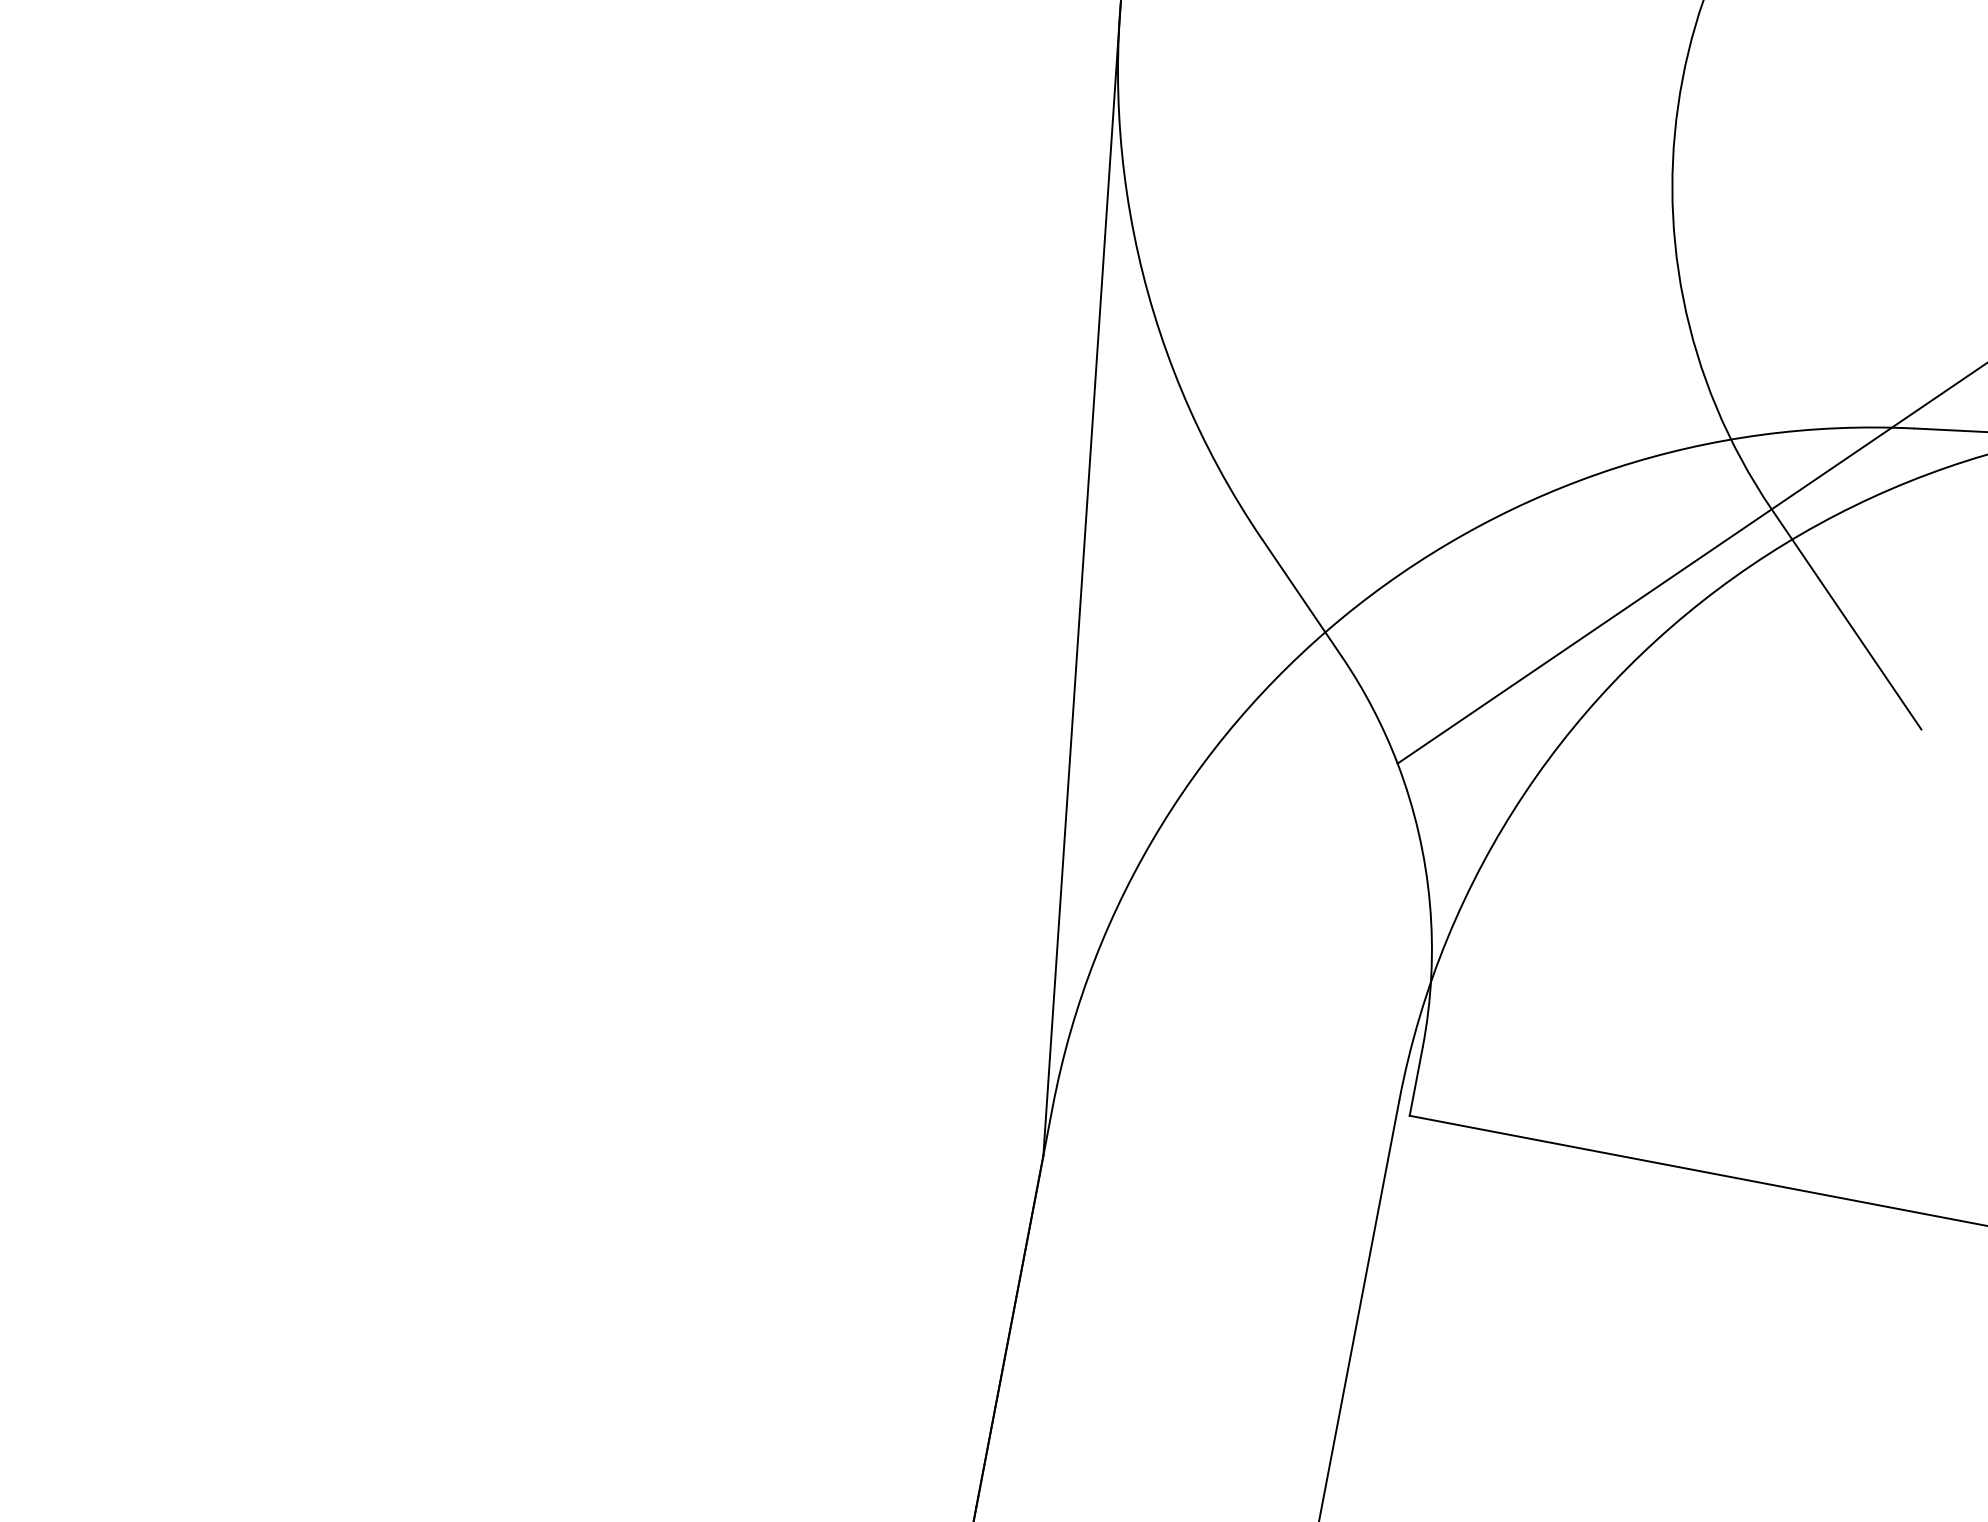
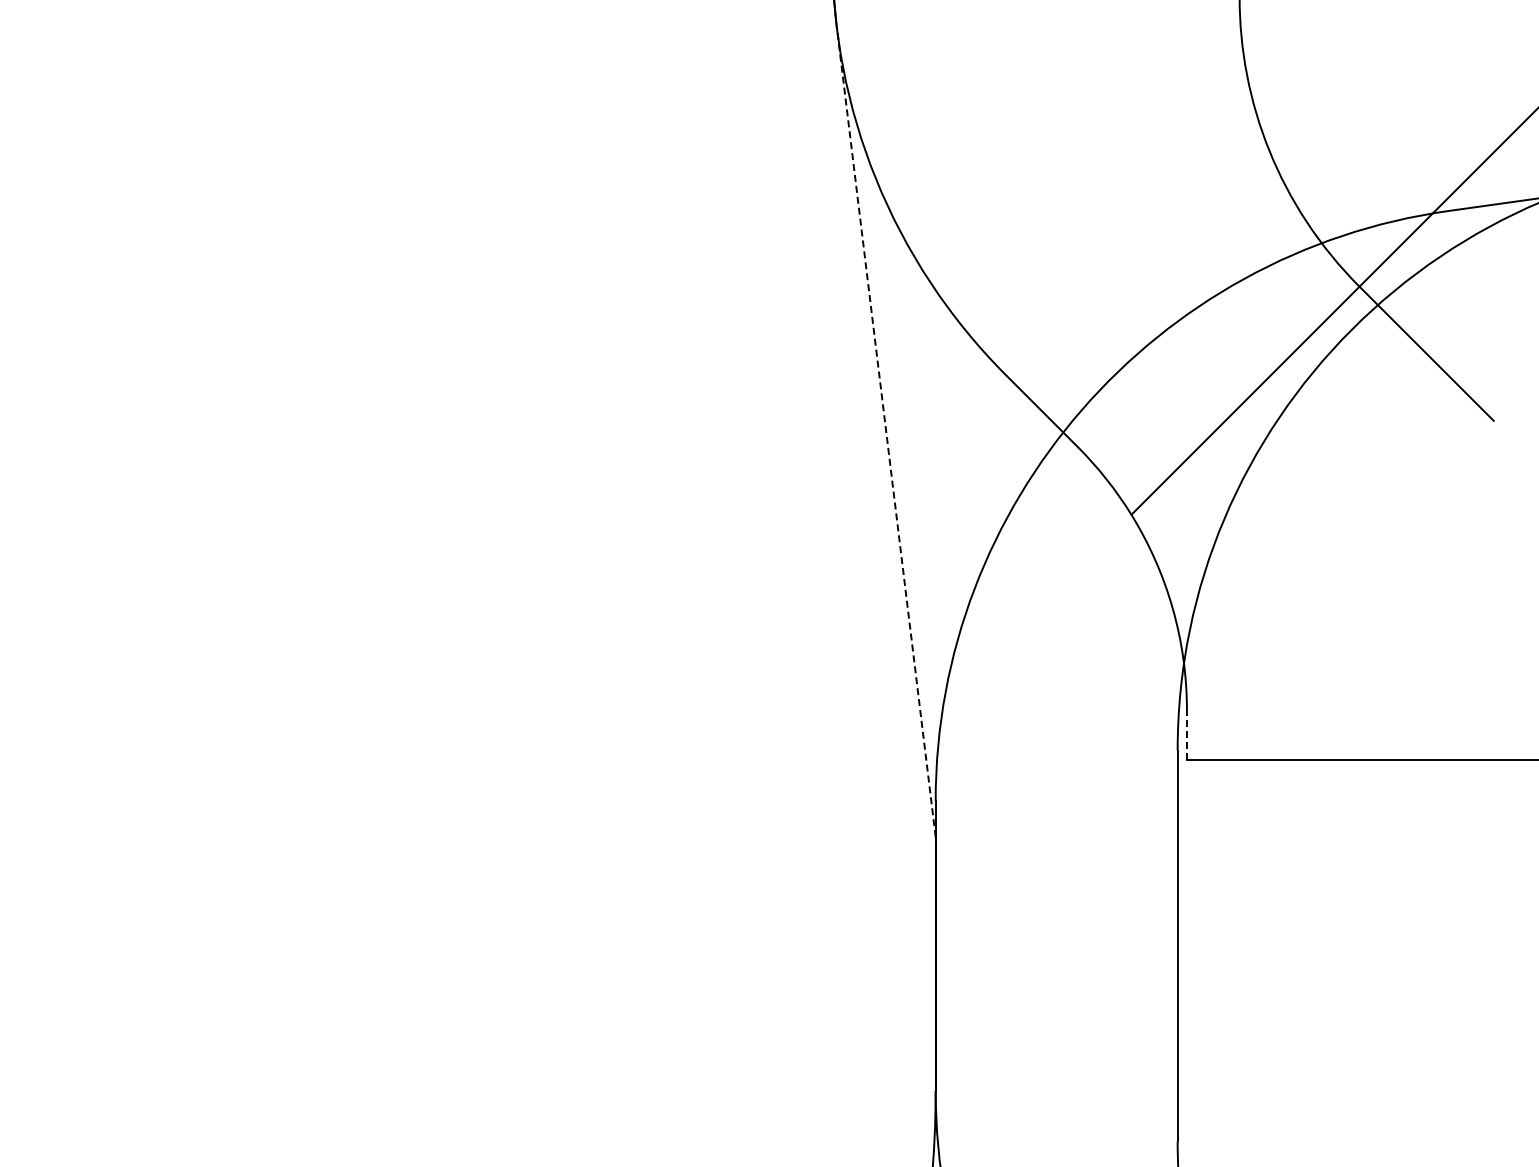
line: (1081, 585) -> (886, 432), solid -> dashed
line: (1415, 1082) -> (1186, 735), solid -> dashed

